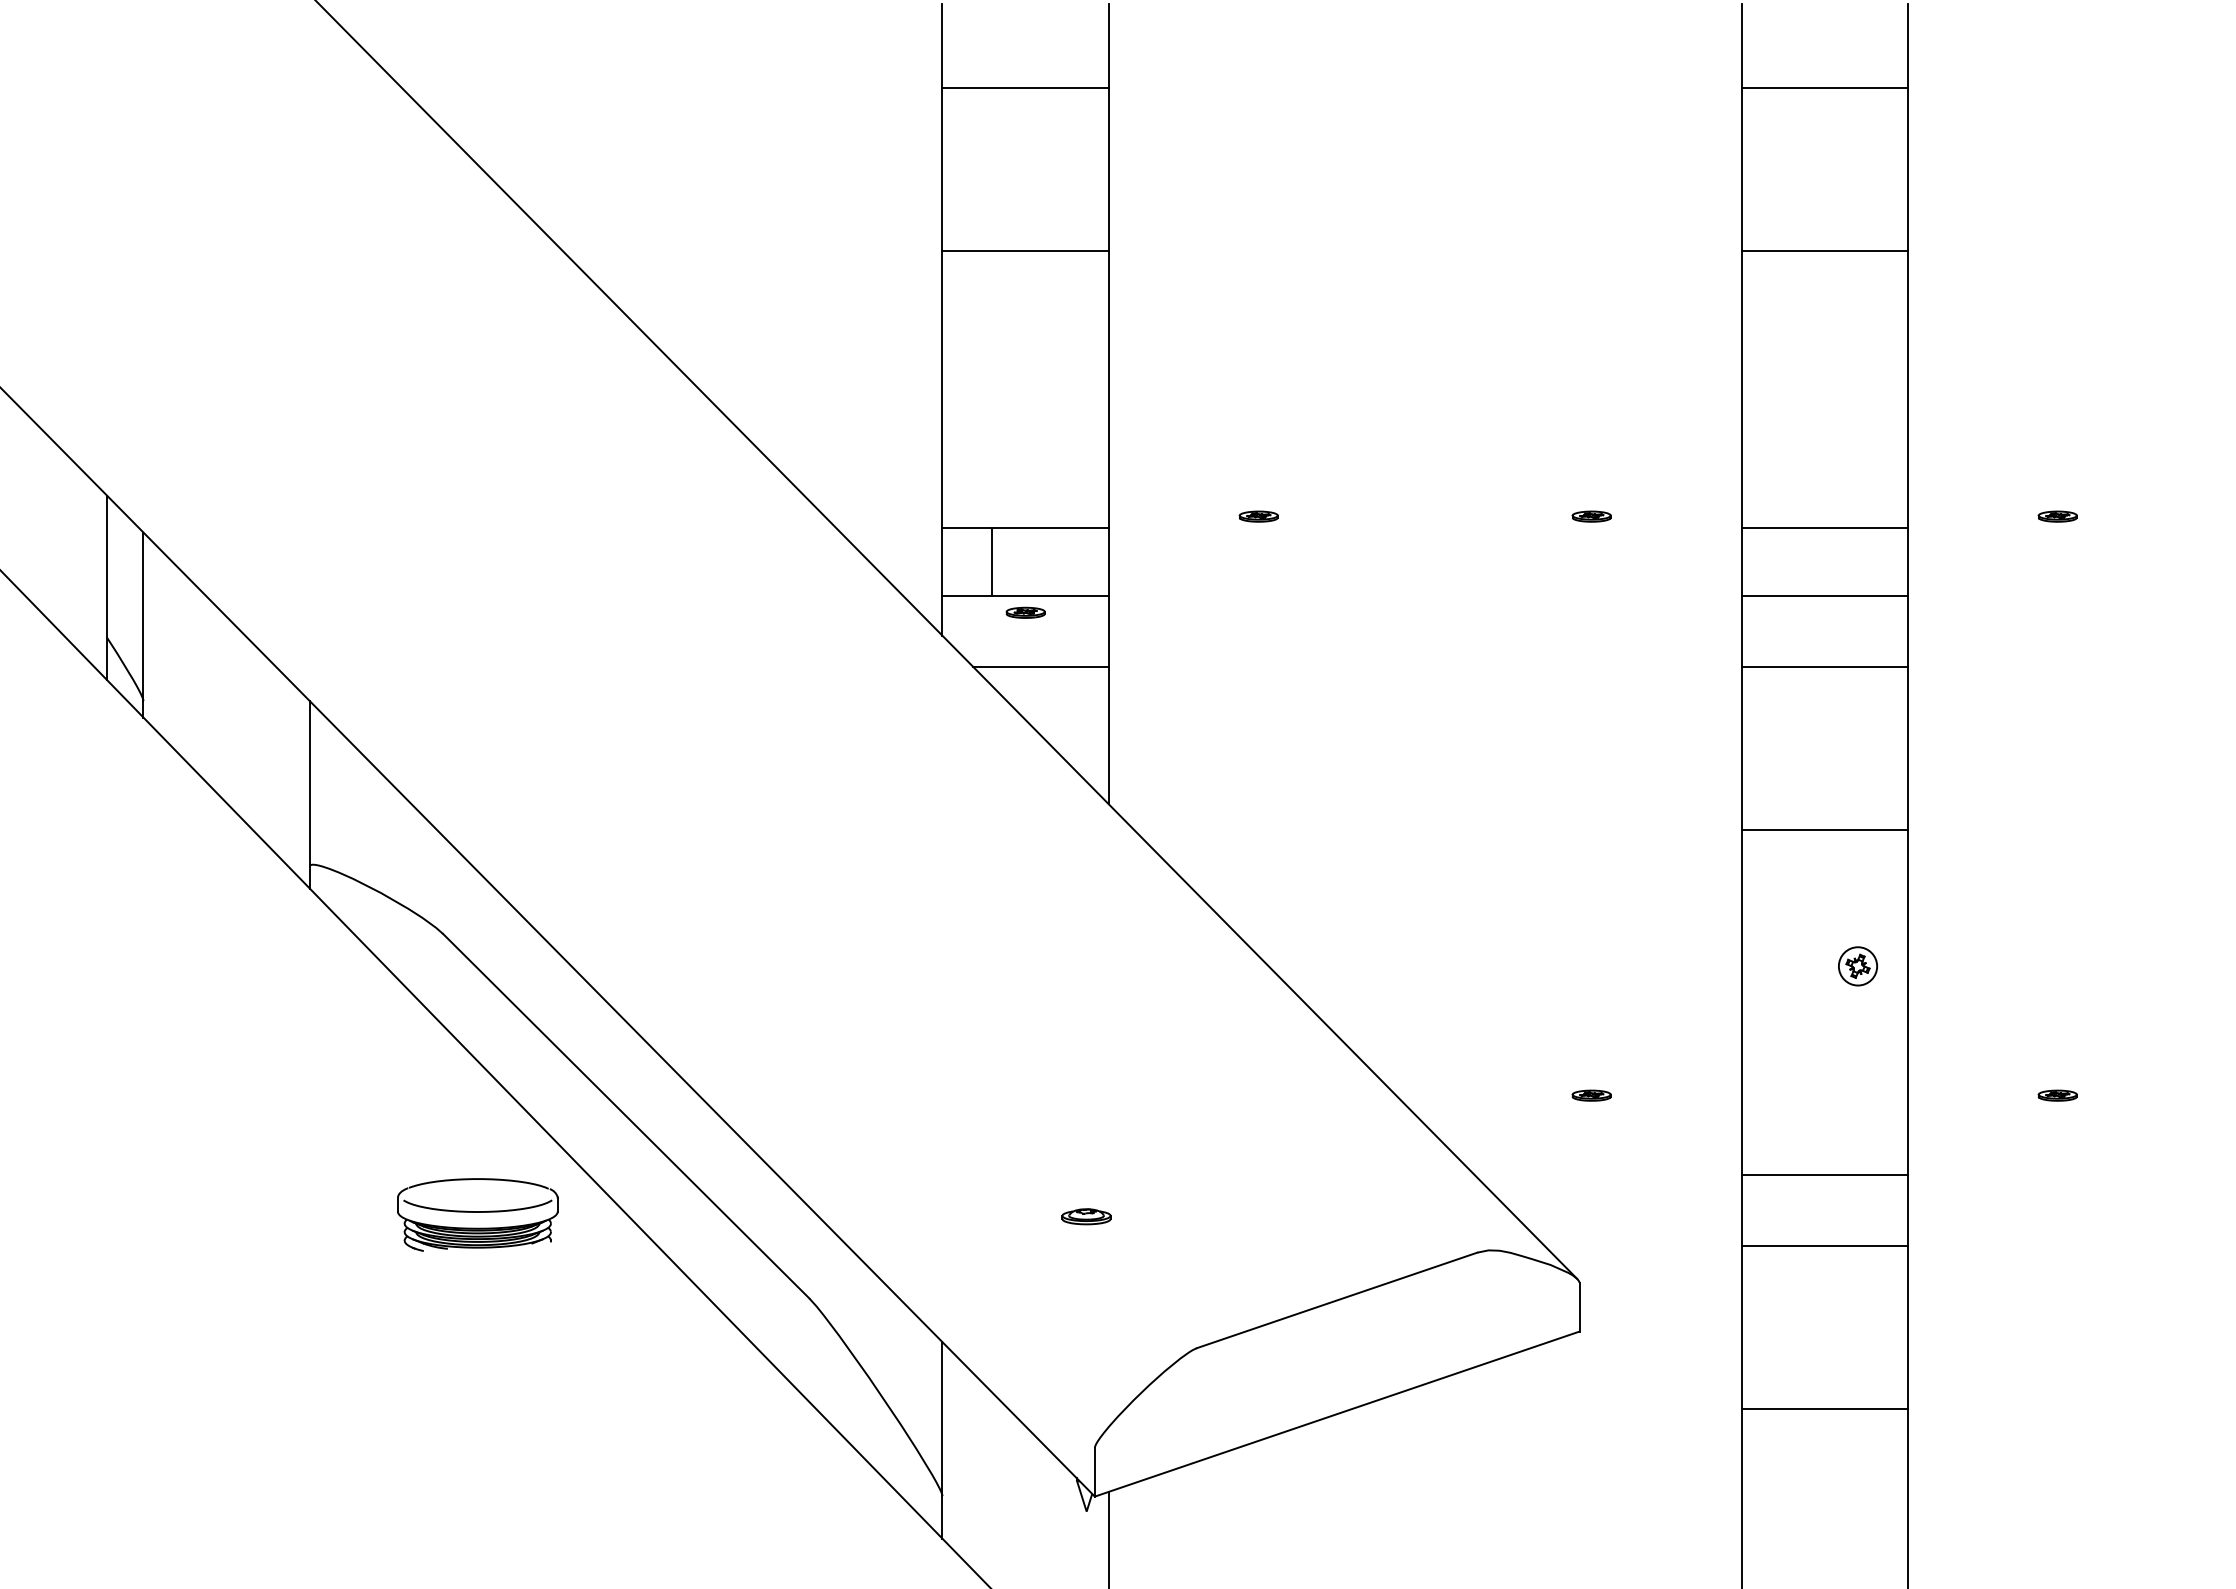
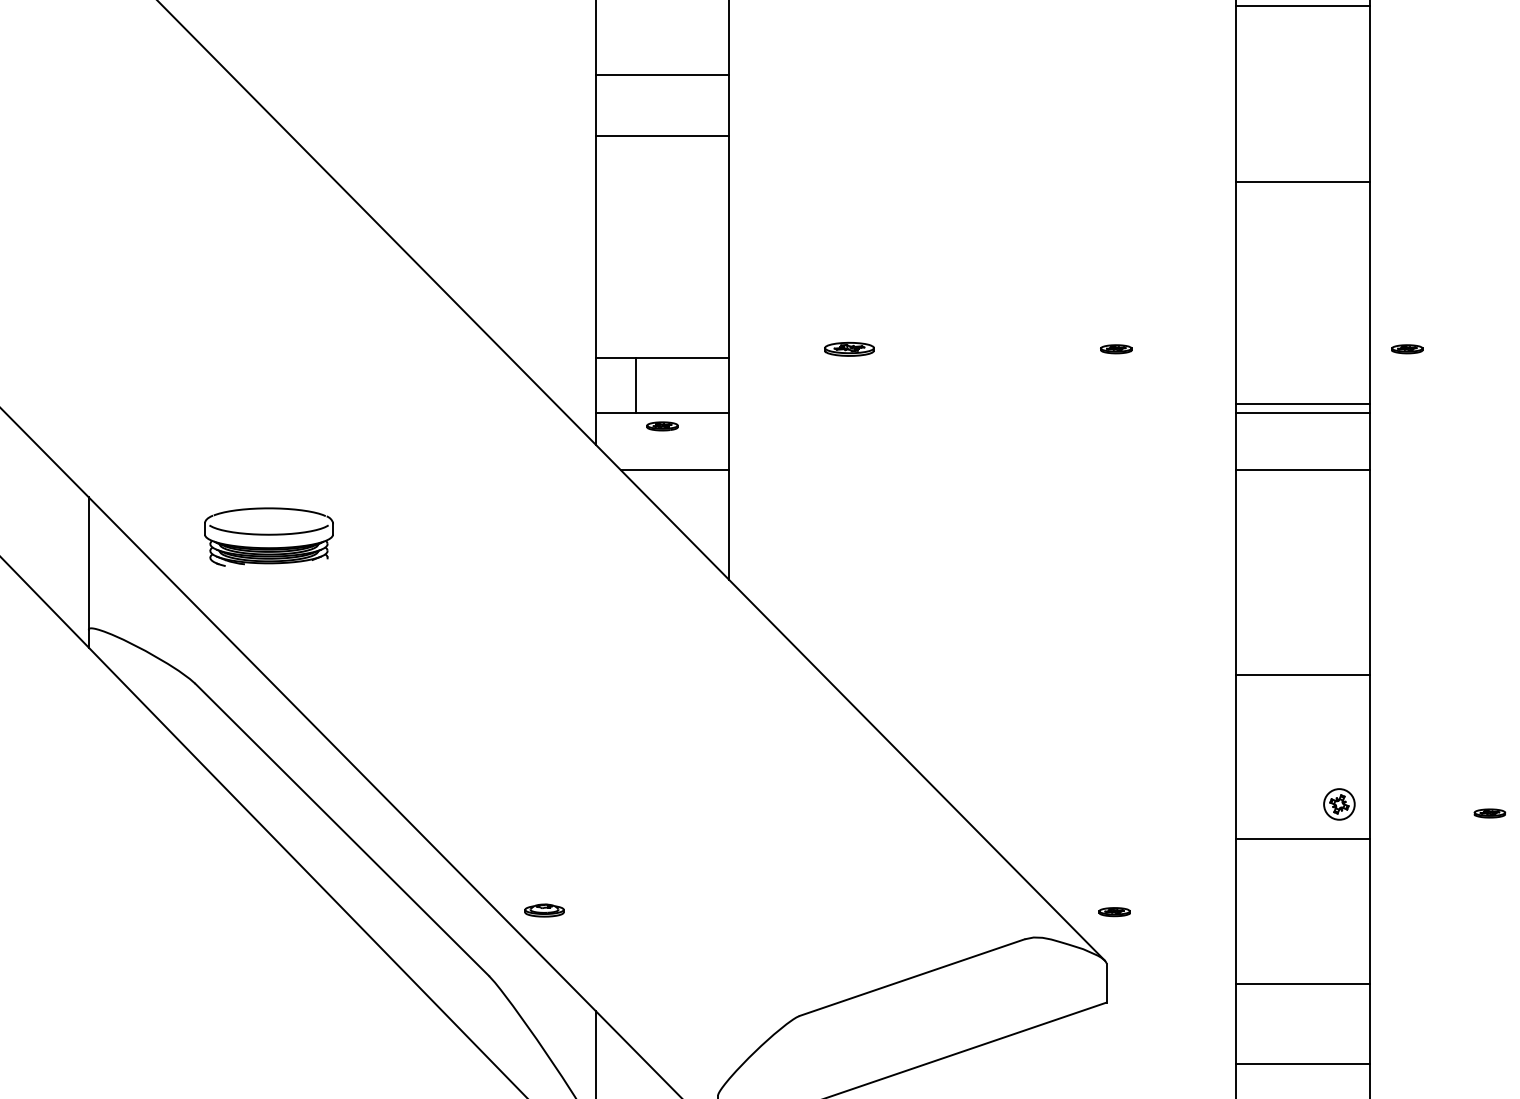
line: (1025, 87) -> (662, 74), moved
line: (1824, 250) -> (1302, 181), moved
part: (1258, 516) -> (849, 349), size x1.6
part: (2057, 516) -> (1407, 349), moved
line: (1824, 527) -> (1302, 403), moved
line: (1824, 829) -> (1302, 674), moved
part: (1858, 966) -> (1339, 804), moved
part: (1591, 1095) -> (1114, 911), moved
line: (1824, 1175) -> (1302, 839), moved
part: (477, 1214) -> (268, 536), moved
part: (1086, 1216) -> (544, 910), moved
line: (1824, 1245) -> (1302, 984), moved

